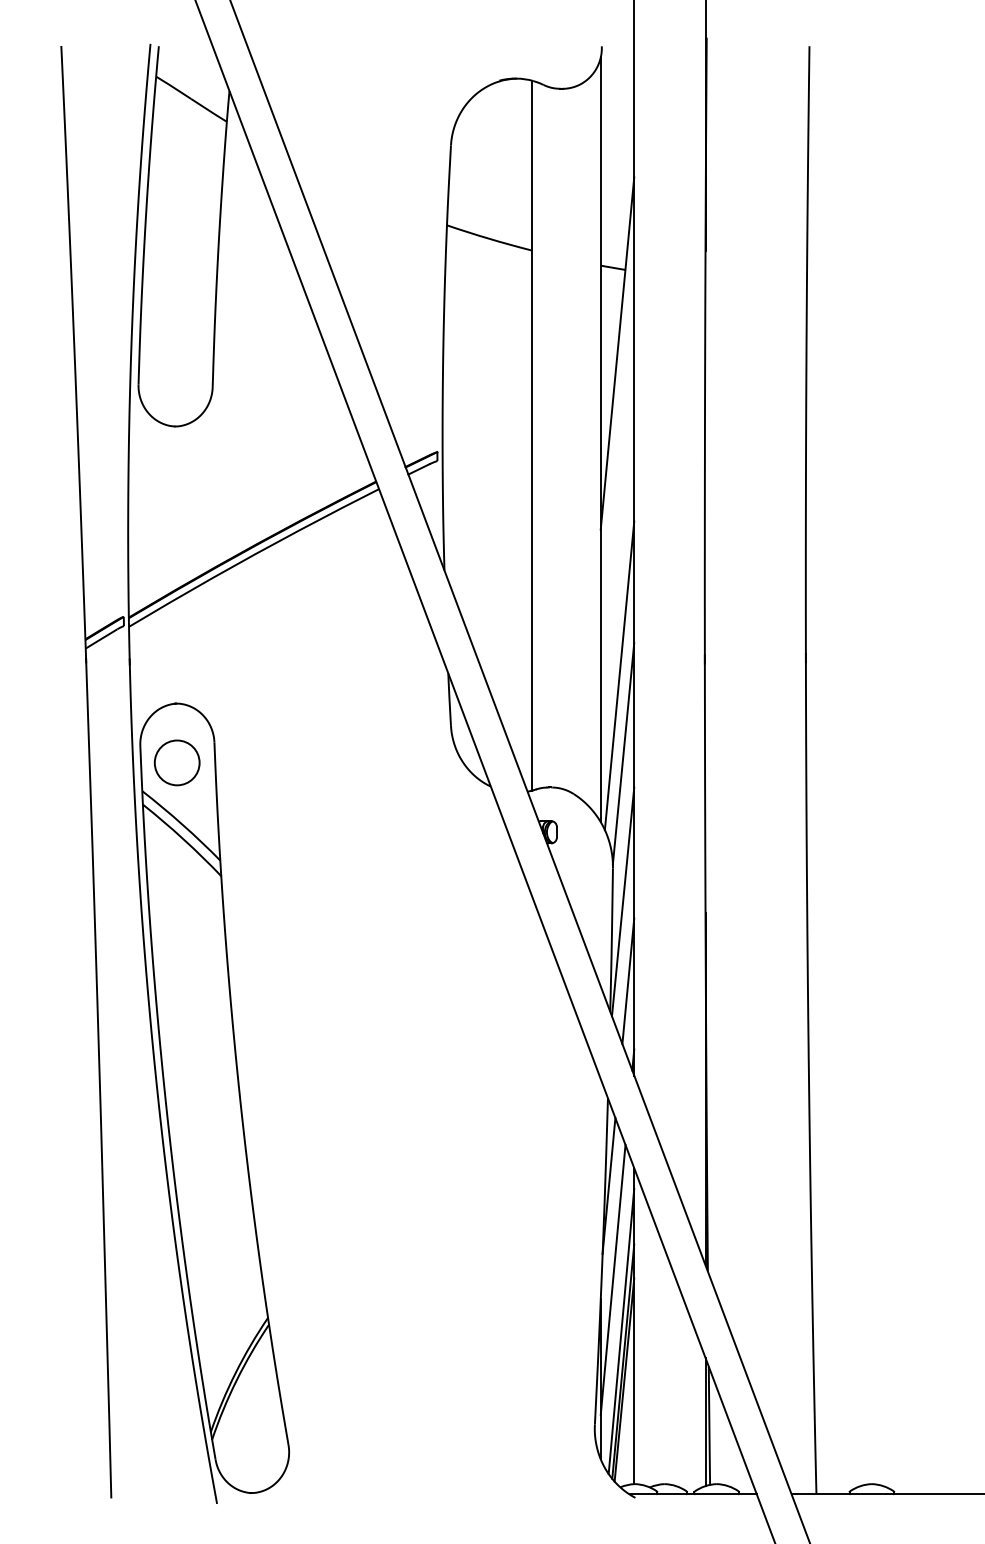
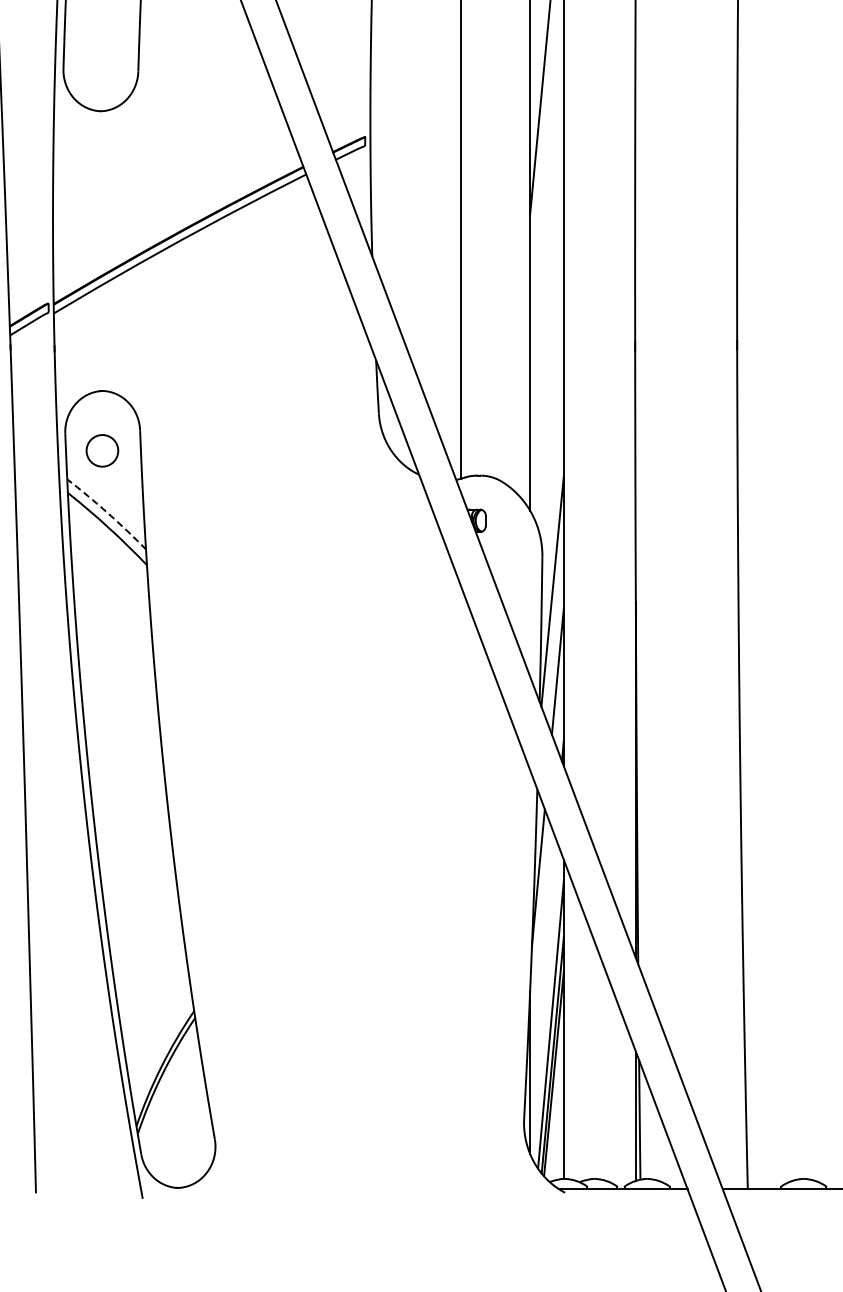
line: (619, 675) -> (548, 362), removed
line: (623, 753) -> (553, 441), removed
circle: (176, 762) -> (101, 450), size x0.7
arc: (182, 824) -> (107, 513), solid -> dashed
line: (612, 1279) -> (541, 972), removed

